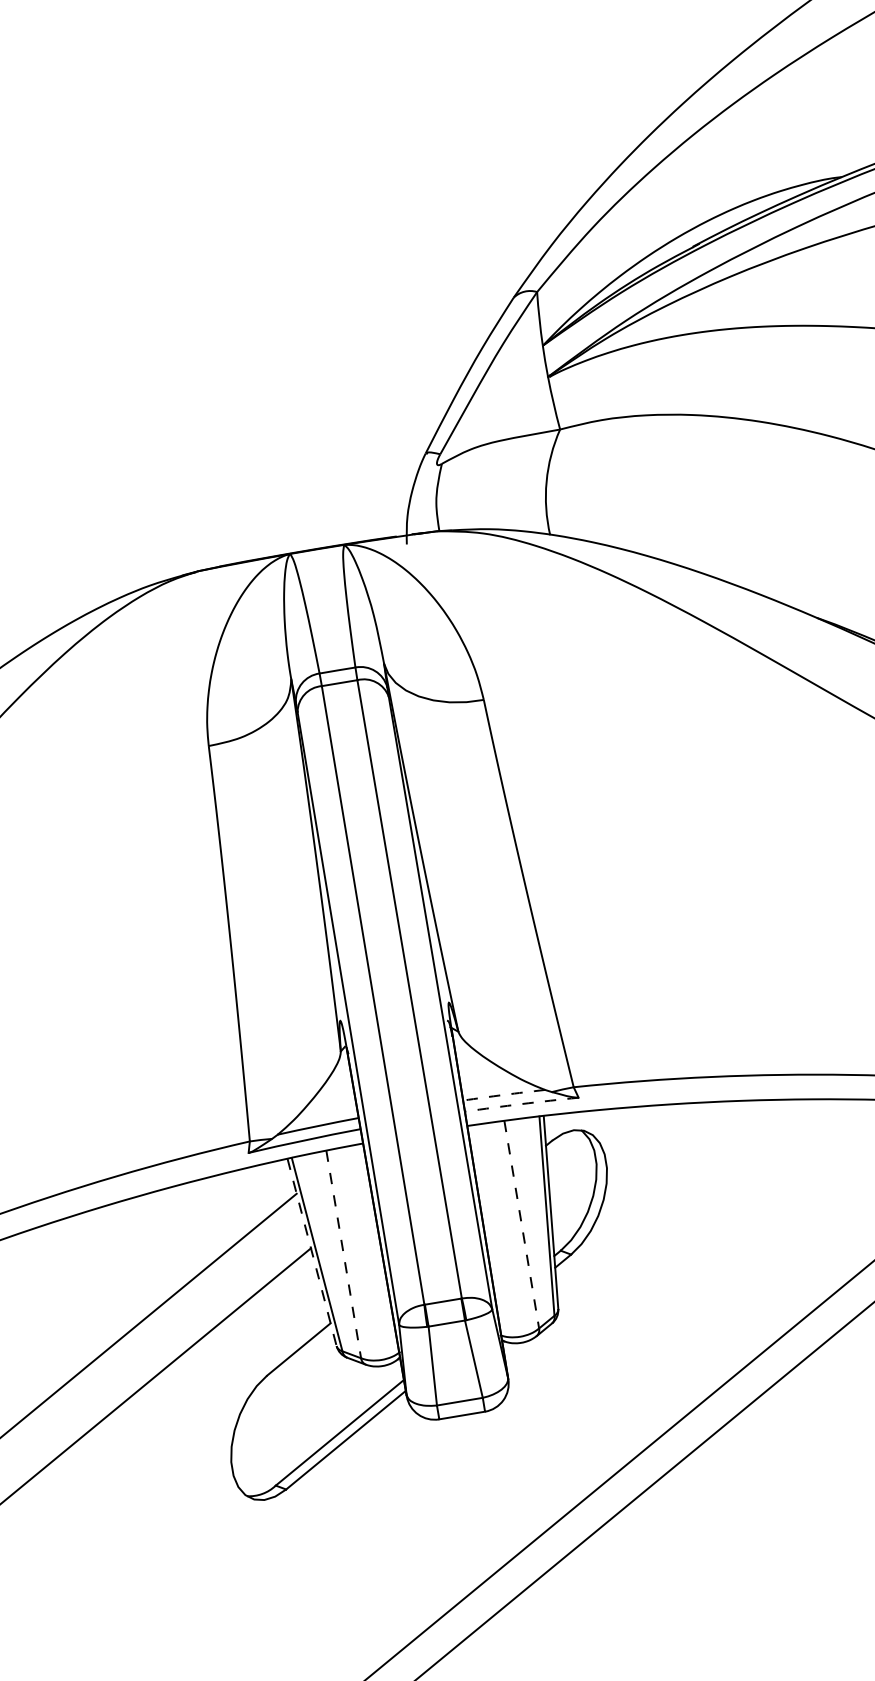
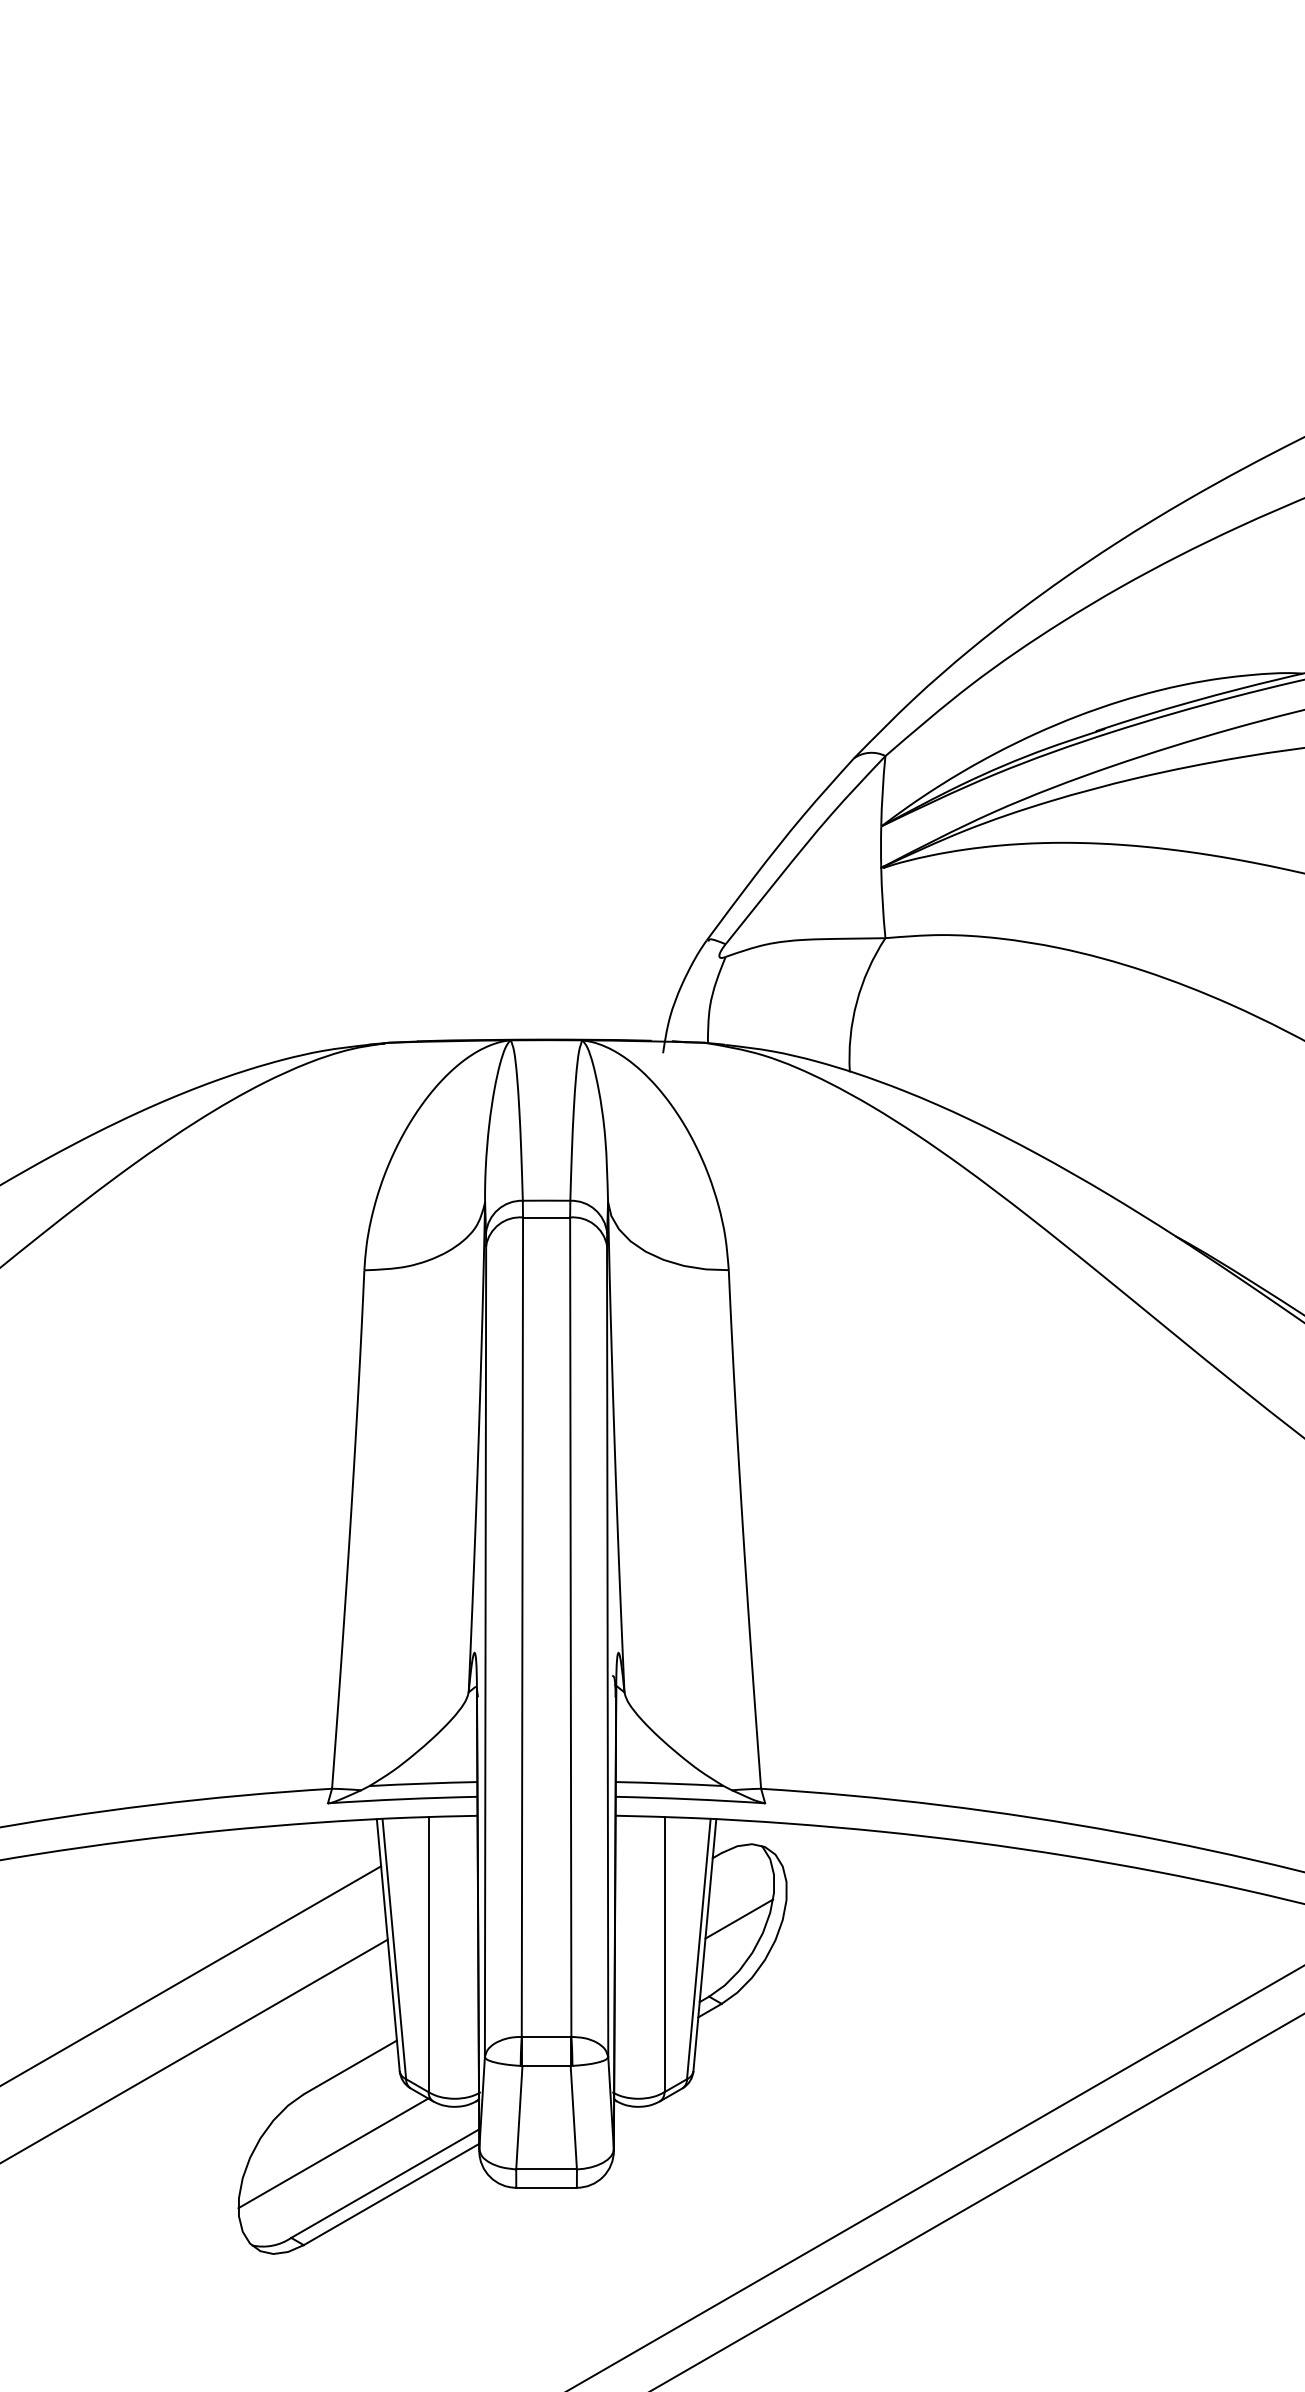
arc: (503, 1094) -> (669, 1783), dashed -> solid
arc: (521, 1104) -> (690, 1799), dashed -> solid
line: (573, 1187) -> (739, 1918), added
line: (521, 1225) -> (664, 1955), dashed -> solid
line: (312, 1252) -> (388, 1945), dashed -> solid
line: (343, 1254) -> (428, 1954), dashed -> solid
line: (297, 1416) -> (333, 2153), added

